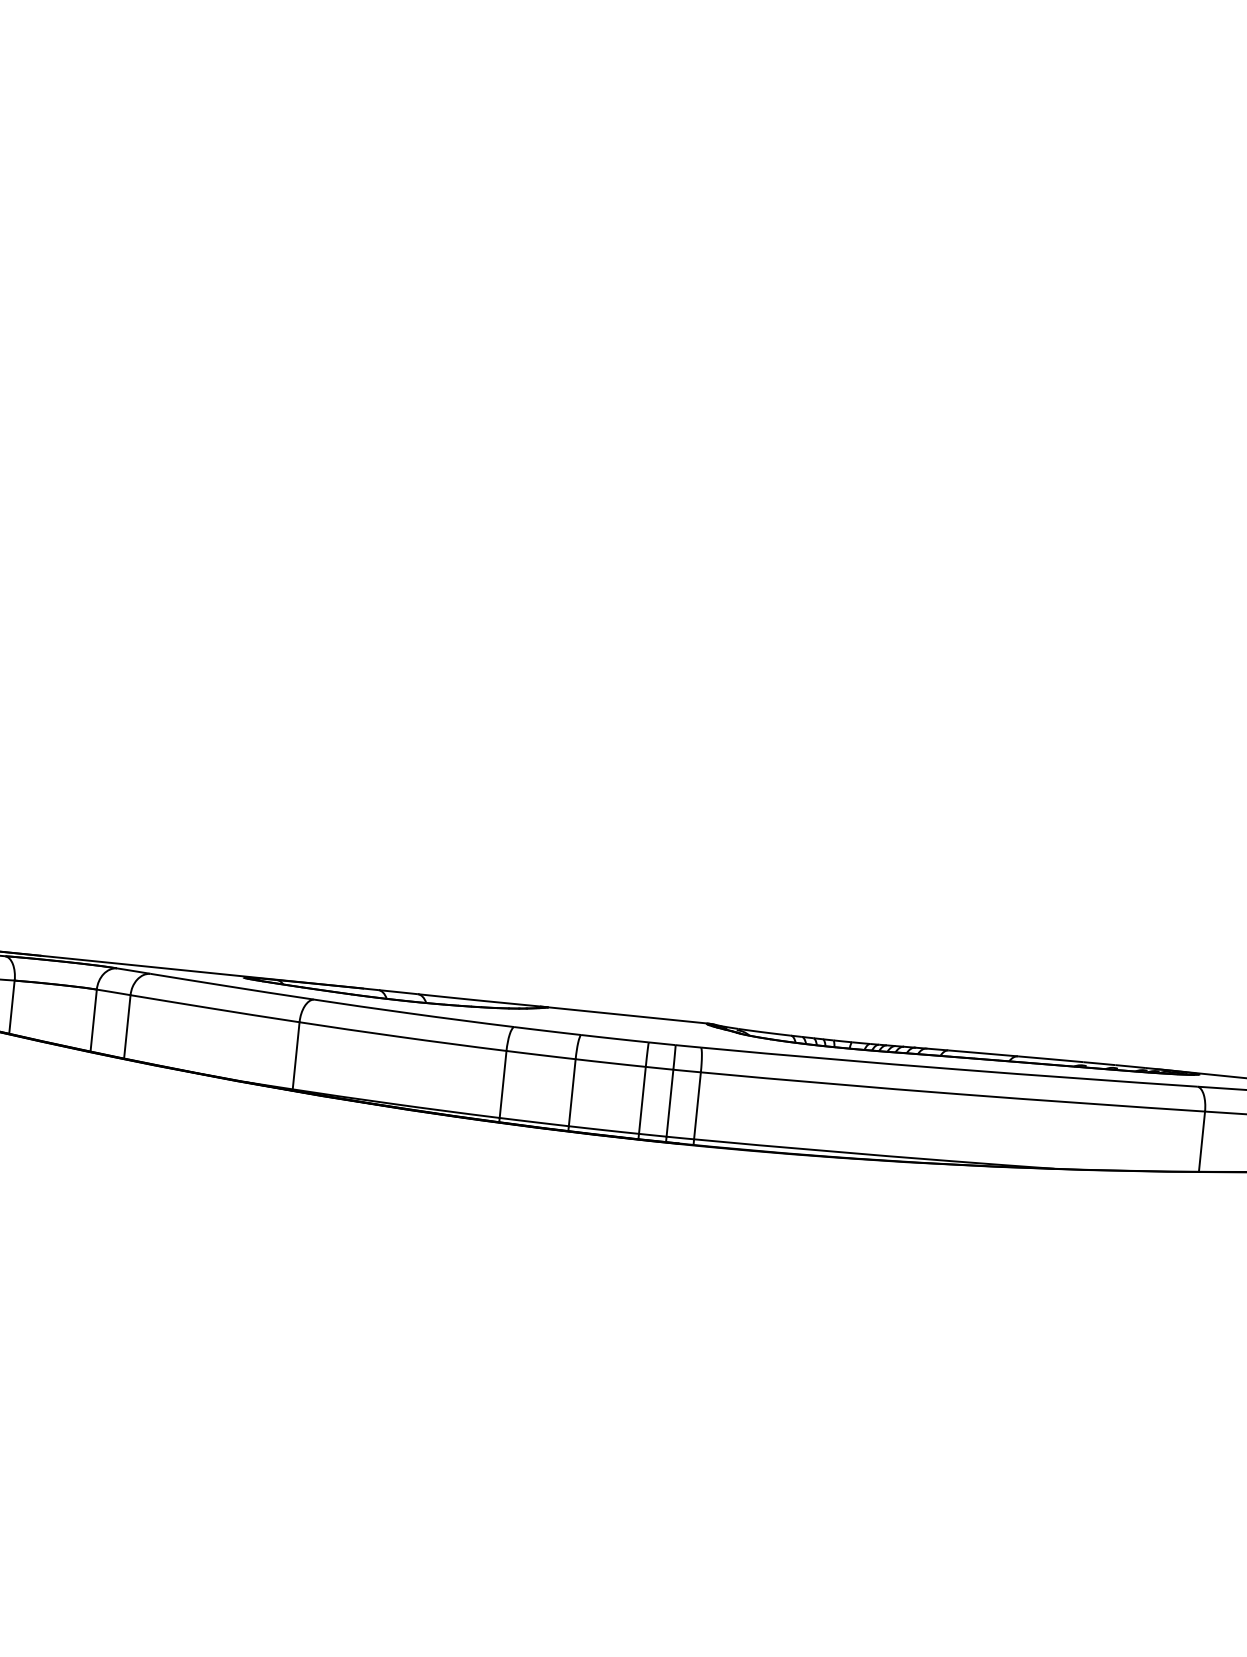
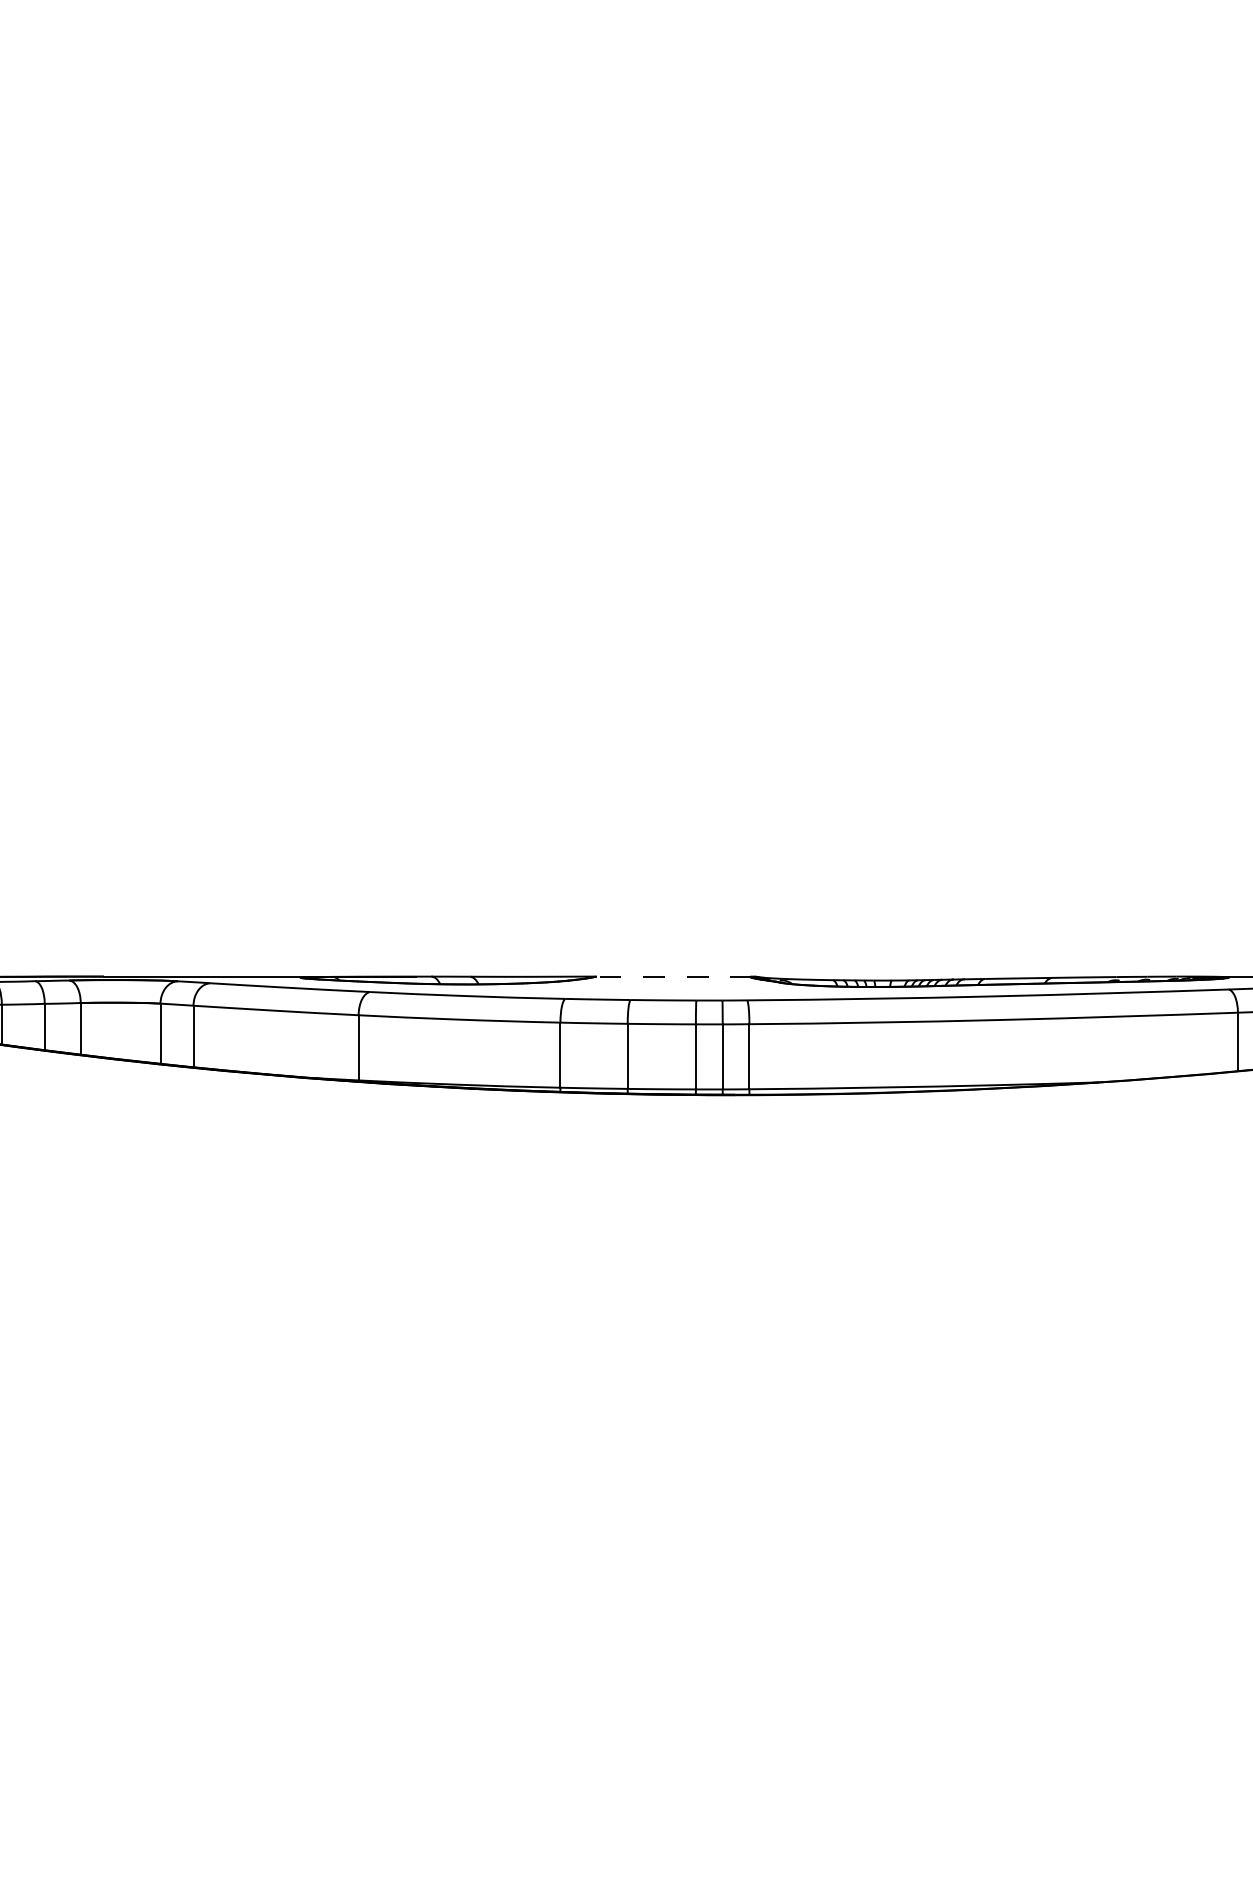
line: (624, 1014) -> (670, 976), solid -> dashed

